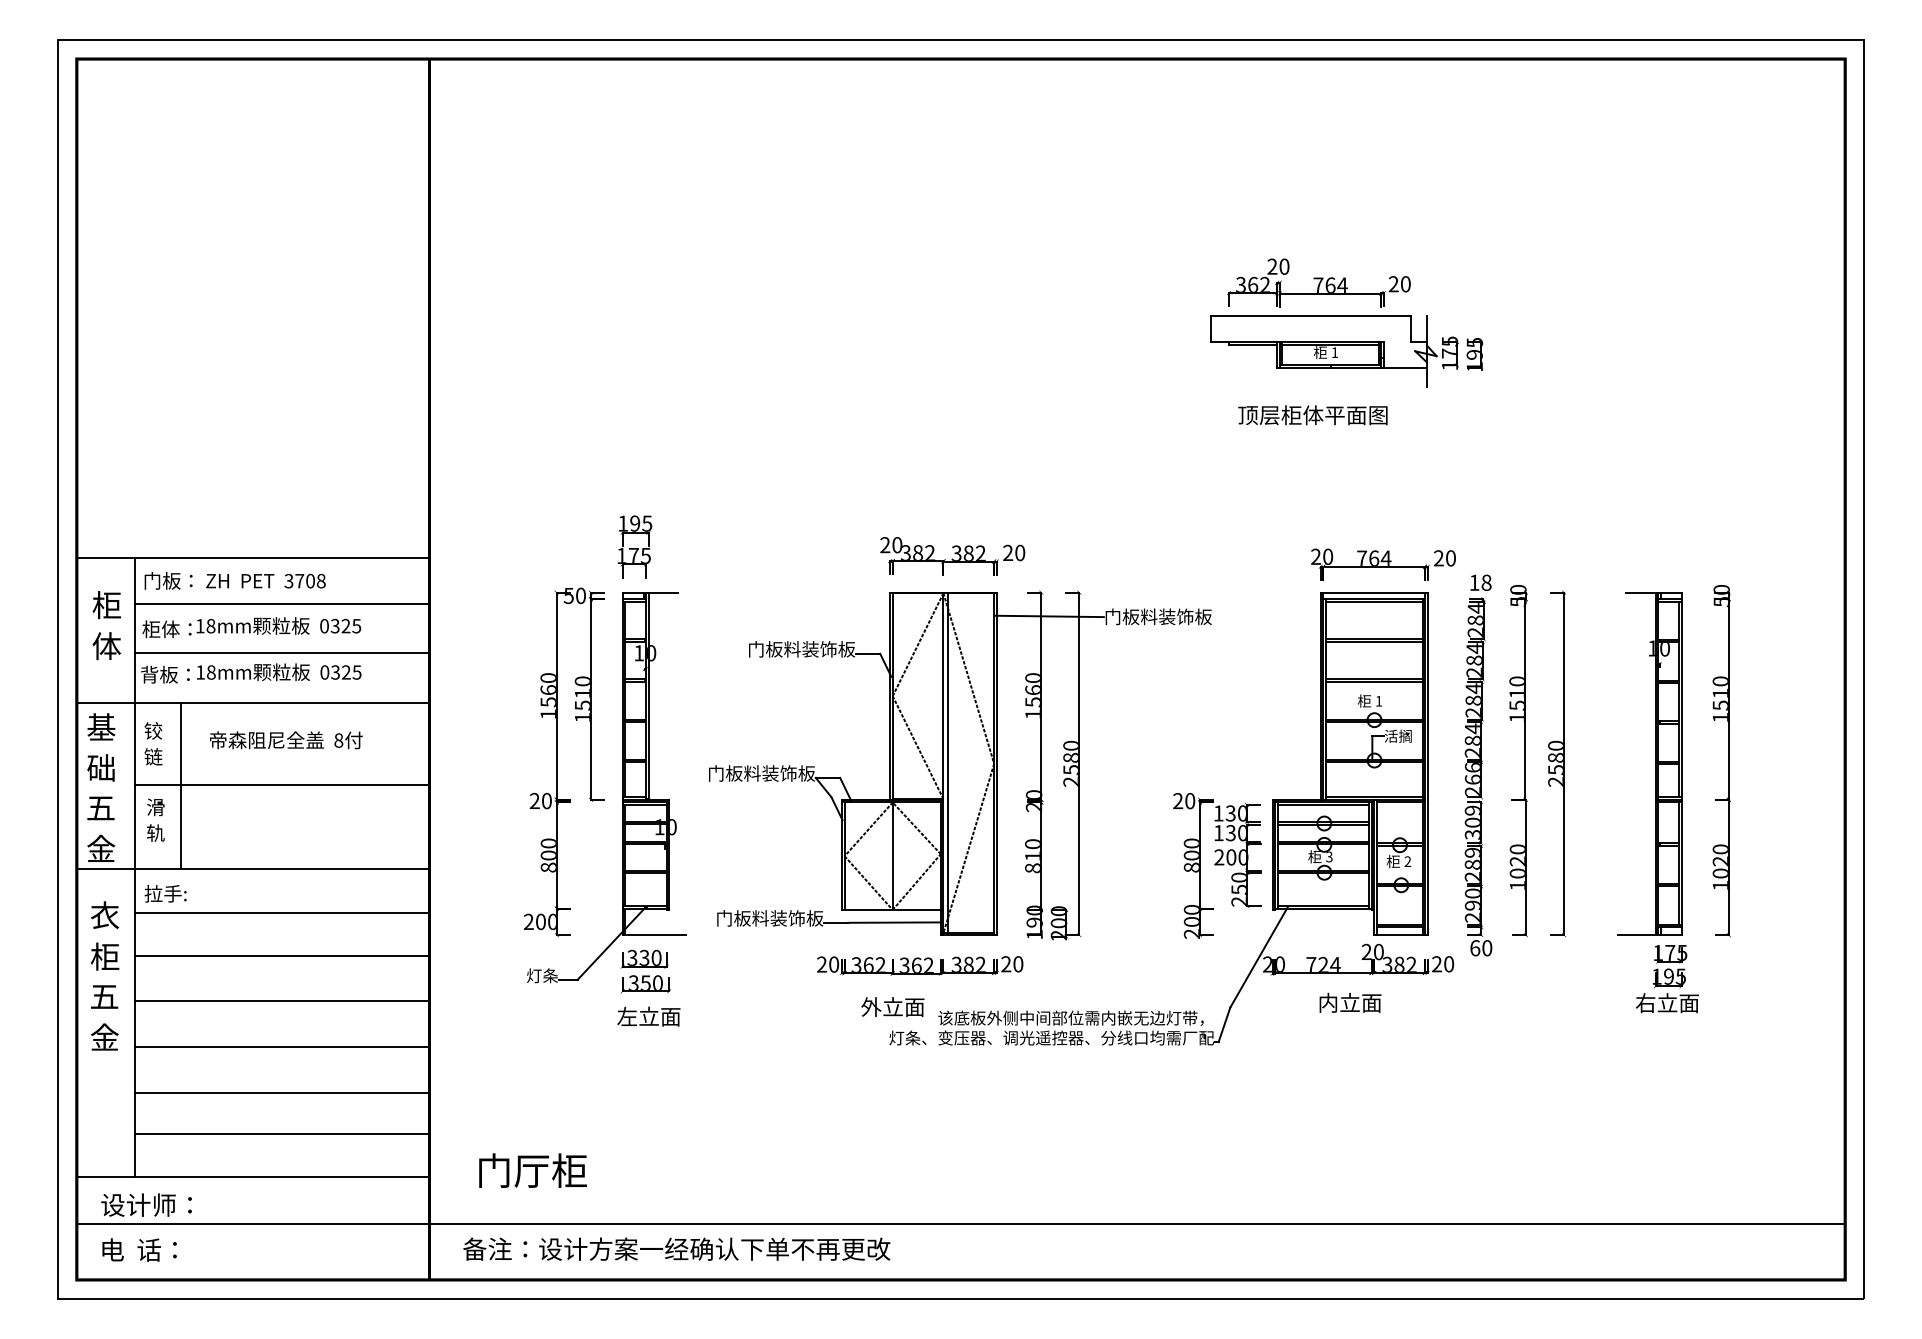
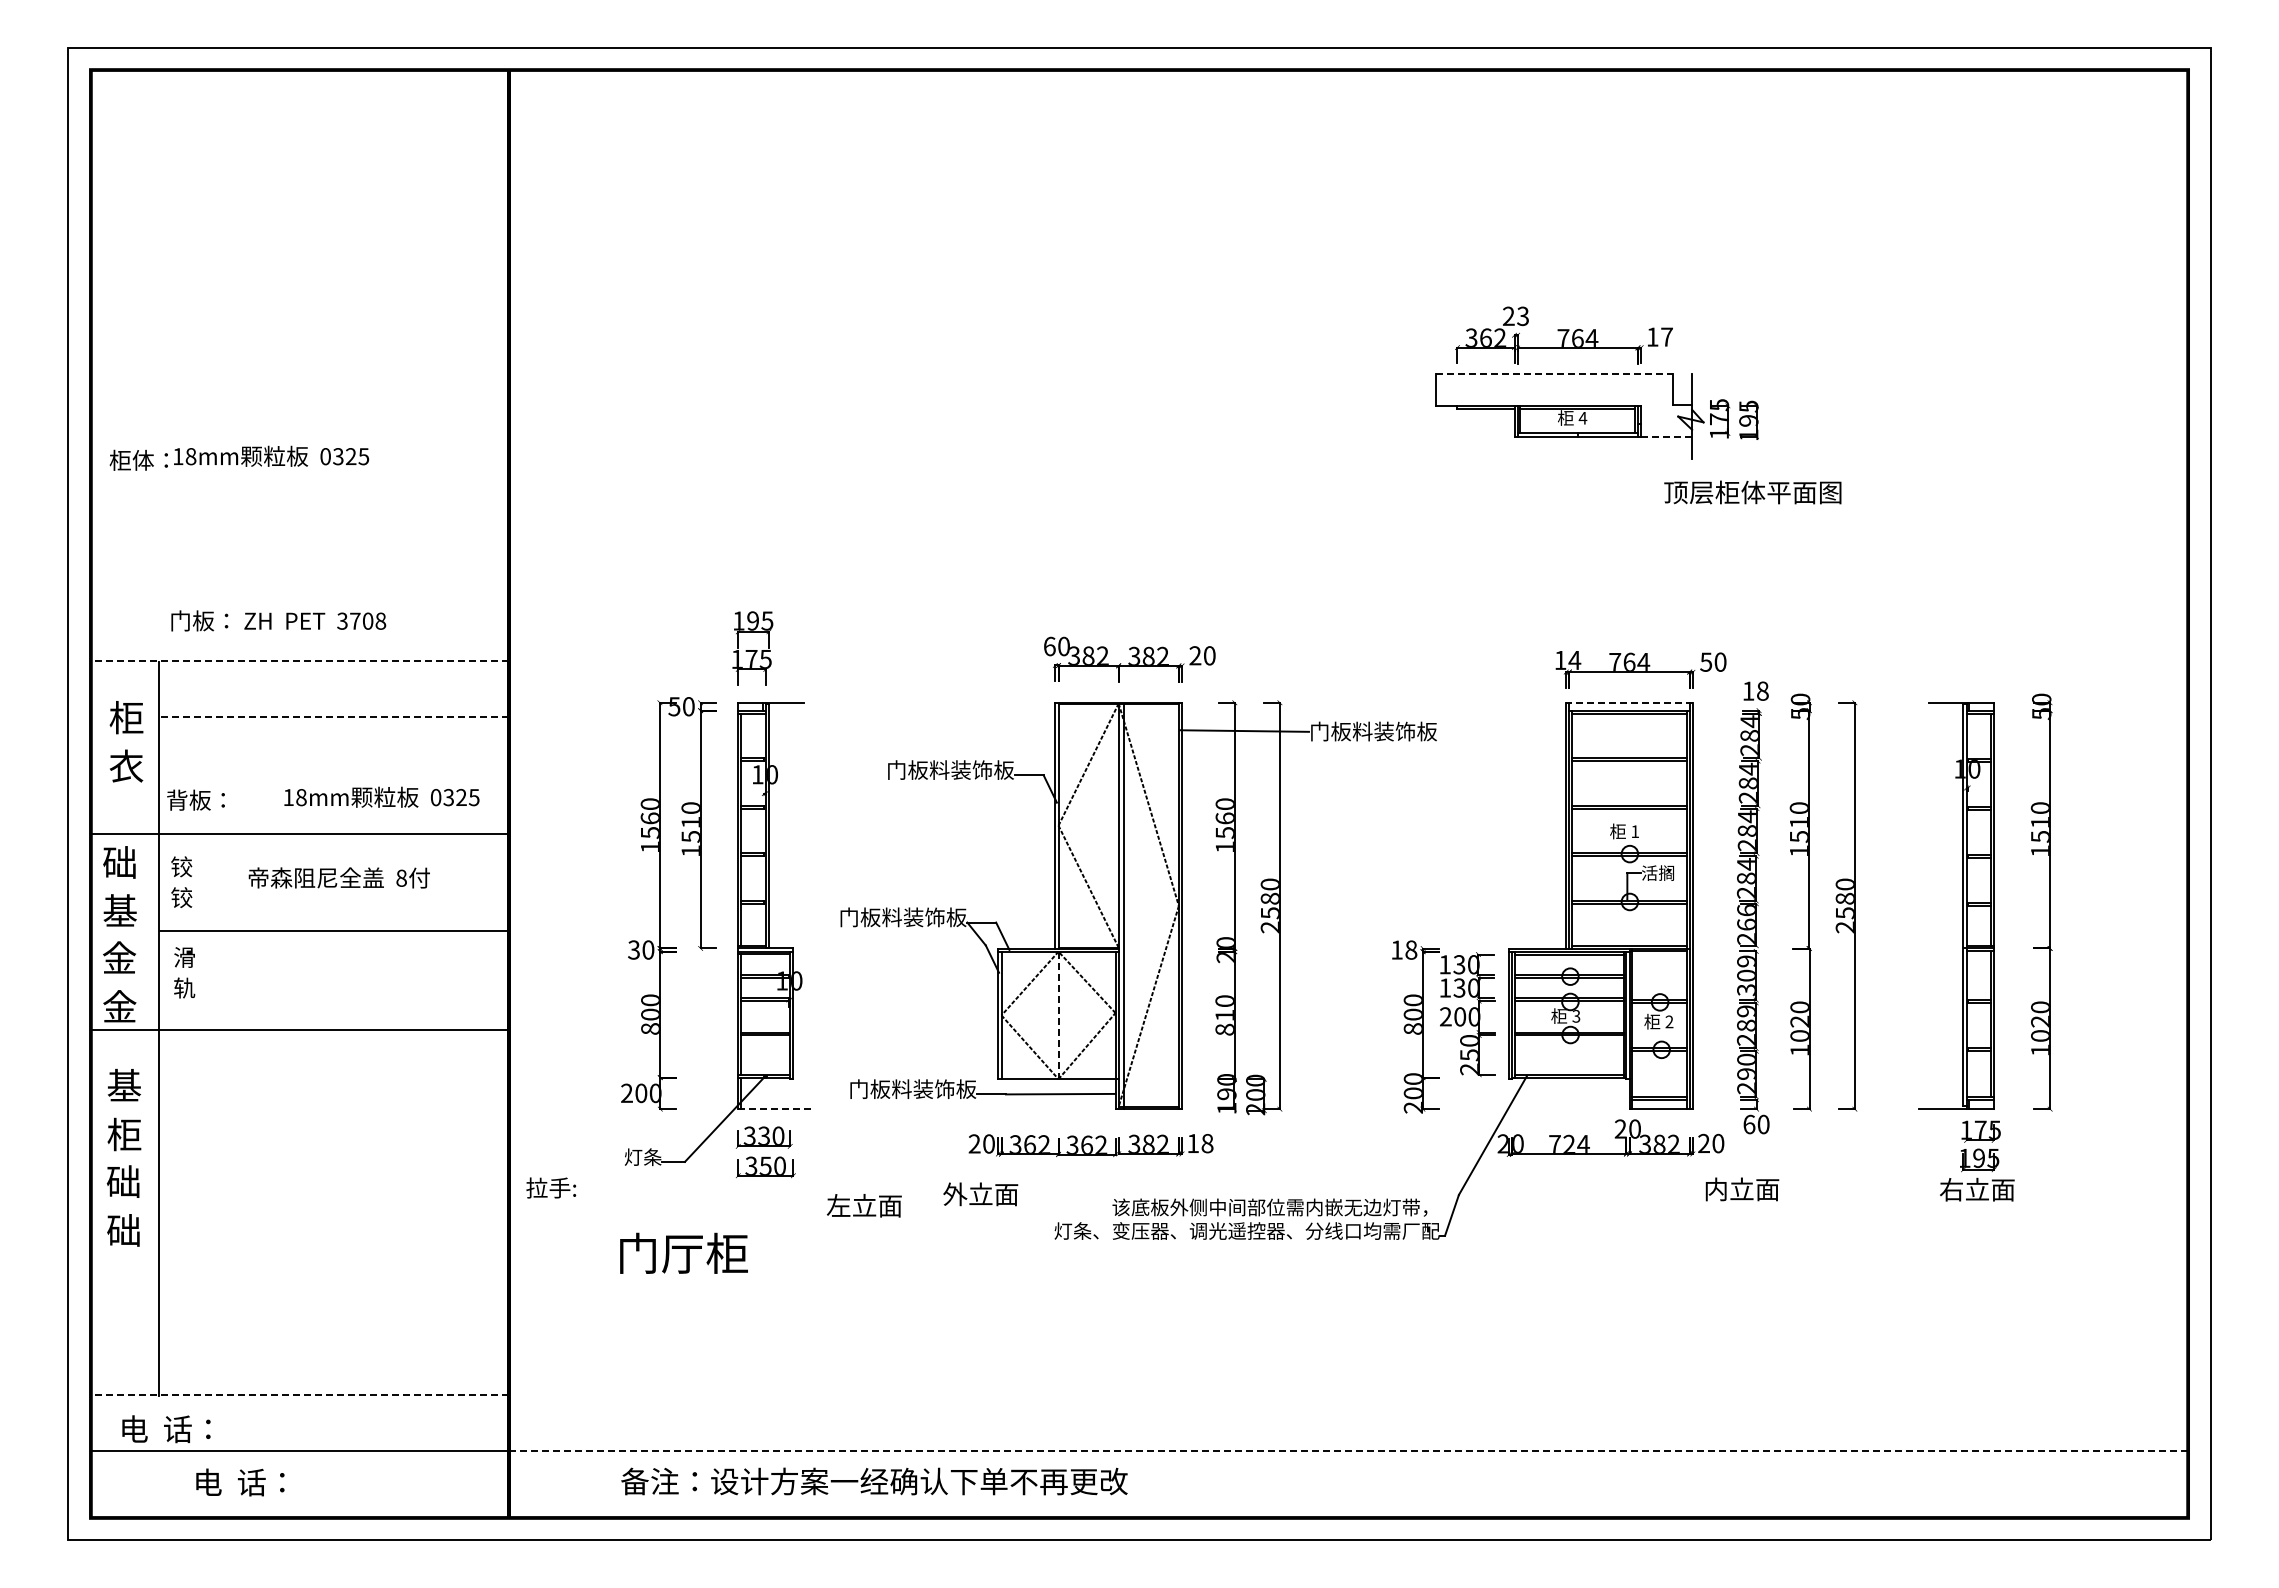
text: (1284, 266) -> (1523, 315), 20 -> 23
text: (1399, 283) -> (1659, 336), 20 -> 17
line: (1310, 315) -> (1554, 374), solid -> dashed
text: (1334, 352) -> (1582, 418), 1 -> 4
line: (1405, 368) -> (1666, 436), solid -> dashed
text: (1312, 415) -> (1752, 492), moved
text: (885, 545) -> (1049, 646), 20 -> 60
text: (1321, 556) -> (1567, 660), 20 -> 14
line: (252, 557) -> (299, 661), solid -> dashed
text: (1439, 557) -> (1706, 661), 20 -> 50
text: (235, 580) -> (278, 620), moved
line: (1374, 592) -> (1629, 702), solid -> dashed
line: (282, 604) -> (334, 716), solid -> dashed
text: (251, 626) -> (239, 457), moved
text: (106, 645) -> (126, 765), 体 -> 衣
line: (282, 653) -> (334, 774), removed
text: (278, 671) -> (381, 796), moved
text: (100, 726) -> (119, 861), 基 -> 础
text: (153, 756) -> (181, 897), 链 -> 铰
text: (100, 767) -> (119, 910), 础 -> 基
line: (181, 786) -> (214, 932), removed
text: (534, 800) -> (633, 949), 20 -> 30
text: (1184, 800) -> (1404, 949), 20 -> 18
text: (100, 807) -> (119, 957), 五 -> 金
line: (892, 856) -> (1058, 1015), solid -> dashed
text: (165, 893) -> (551, 1187), moved
line: (282, 912) -> (334, 1082), removed
text: (105, 914) -> (124, 1084), 衣 -> 基
line: (654, 935) -> (775, 1109), solid -> dashed
line: (282, 955) -> (334, 1133), removed
text: (1012, 964) -> (1200, 1143), 20 -> 18
text: (103, 996) -> (122, 1181), 五 -> 础
line: (282, 1001) -> (334, 1187), removed
text: (1350, 1002) -> (1742, 1189), moved
text: (892, 1007) -> (980, 1194), moved
text: (649, 1016) -> (864, 1205), moved
text: (104, 1036) -> (123, 1229), 金 -> 础
line: (282, 1047) -> (334, 1242), removed
line: (282, 1093) -> (334, 1296), removed
line: (282, 1134) -> (334, 1345), removed
text: (532, 1169) -> (683, 1252), moved
line: (252, 1176) -> (299, 1395), solid -> dashed
text: (146, 1205) -> (173, 1429), 设计师： -> 电  话：
line: (1138, 1223) -> (1349, 1451), solid -> dashed
text: (676, 1249) -> (874, 1481), moved
text: (139, 1250) -> (240, 1482), moved

